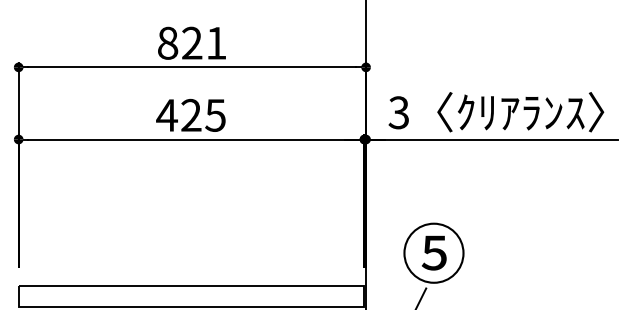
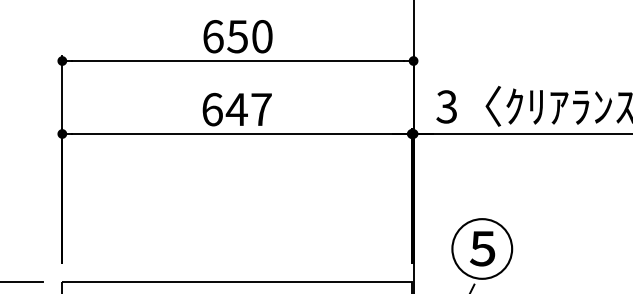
text: (192, 42) -> (238, 35), 821 -> 650
text: (190, 114) -> (236, 108), 425 -> 647

